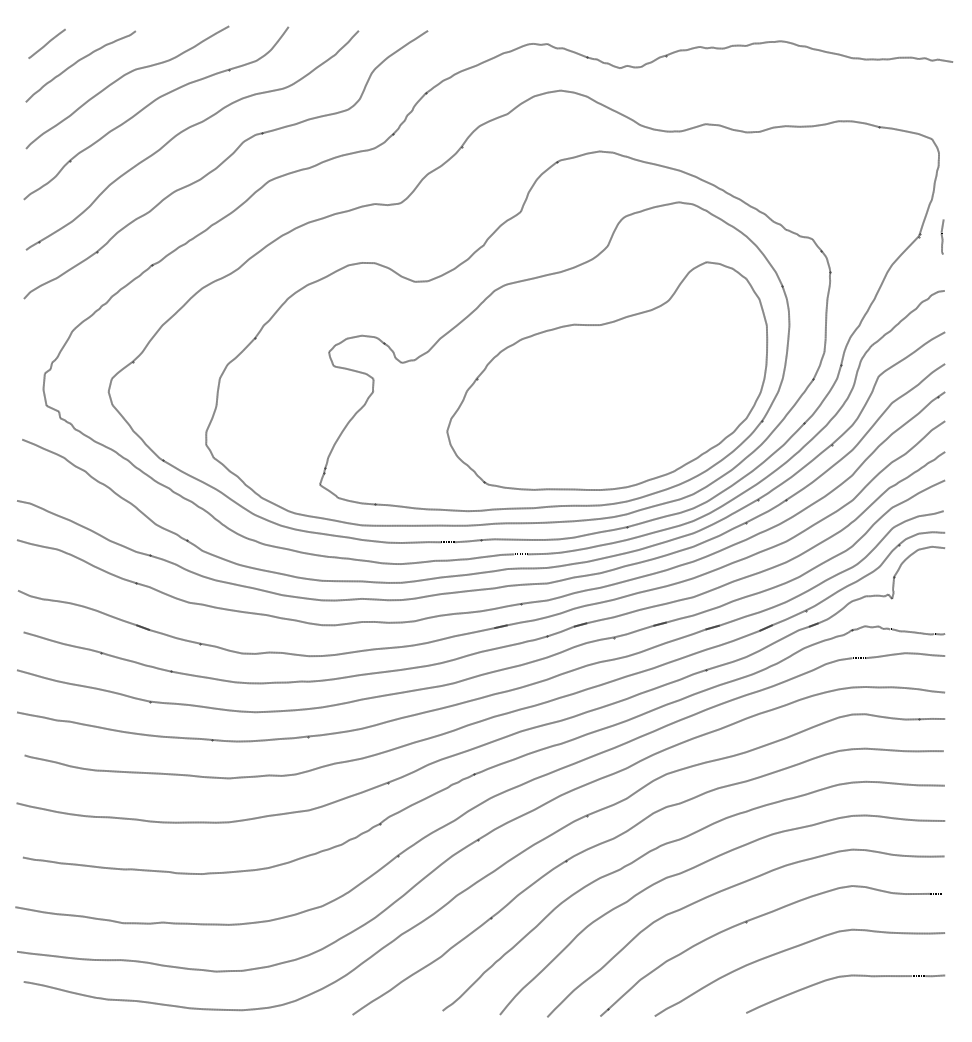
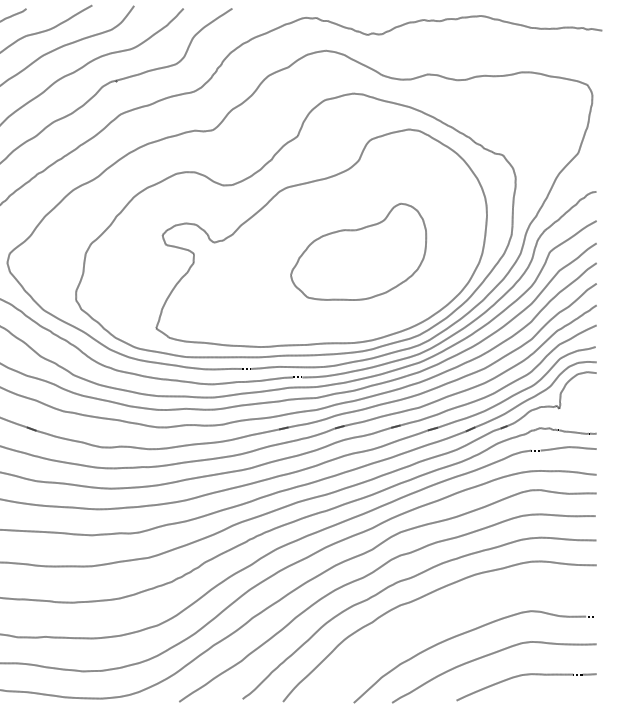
curve: (942, 236) -> (594, 153), removed
part: (606, 375) -> (358, 251), size x0.6
curve: (728, 889) -> (444, 613), removed

